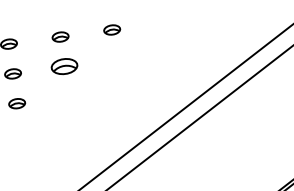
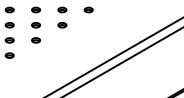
part: (64, 67) -> (62, 25), size x0.62

